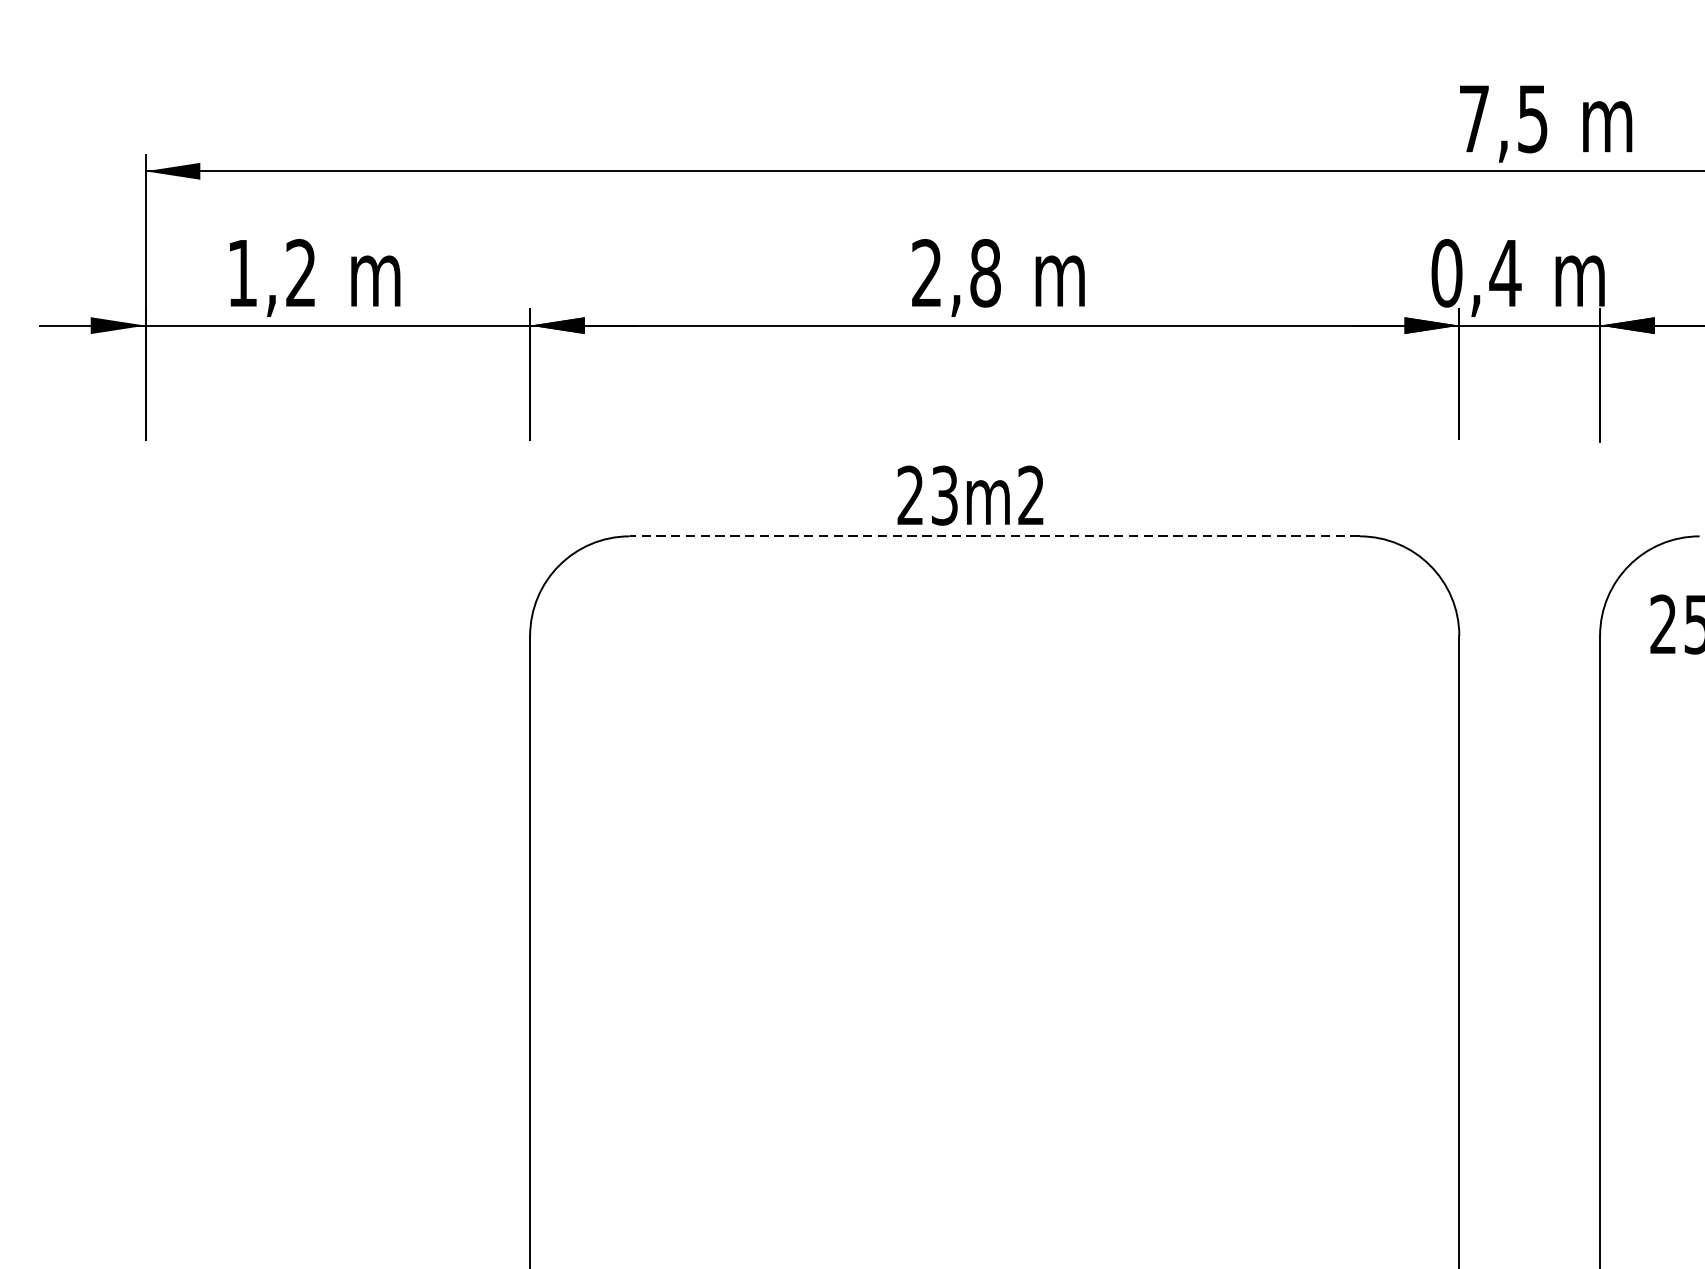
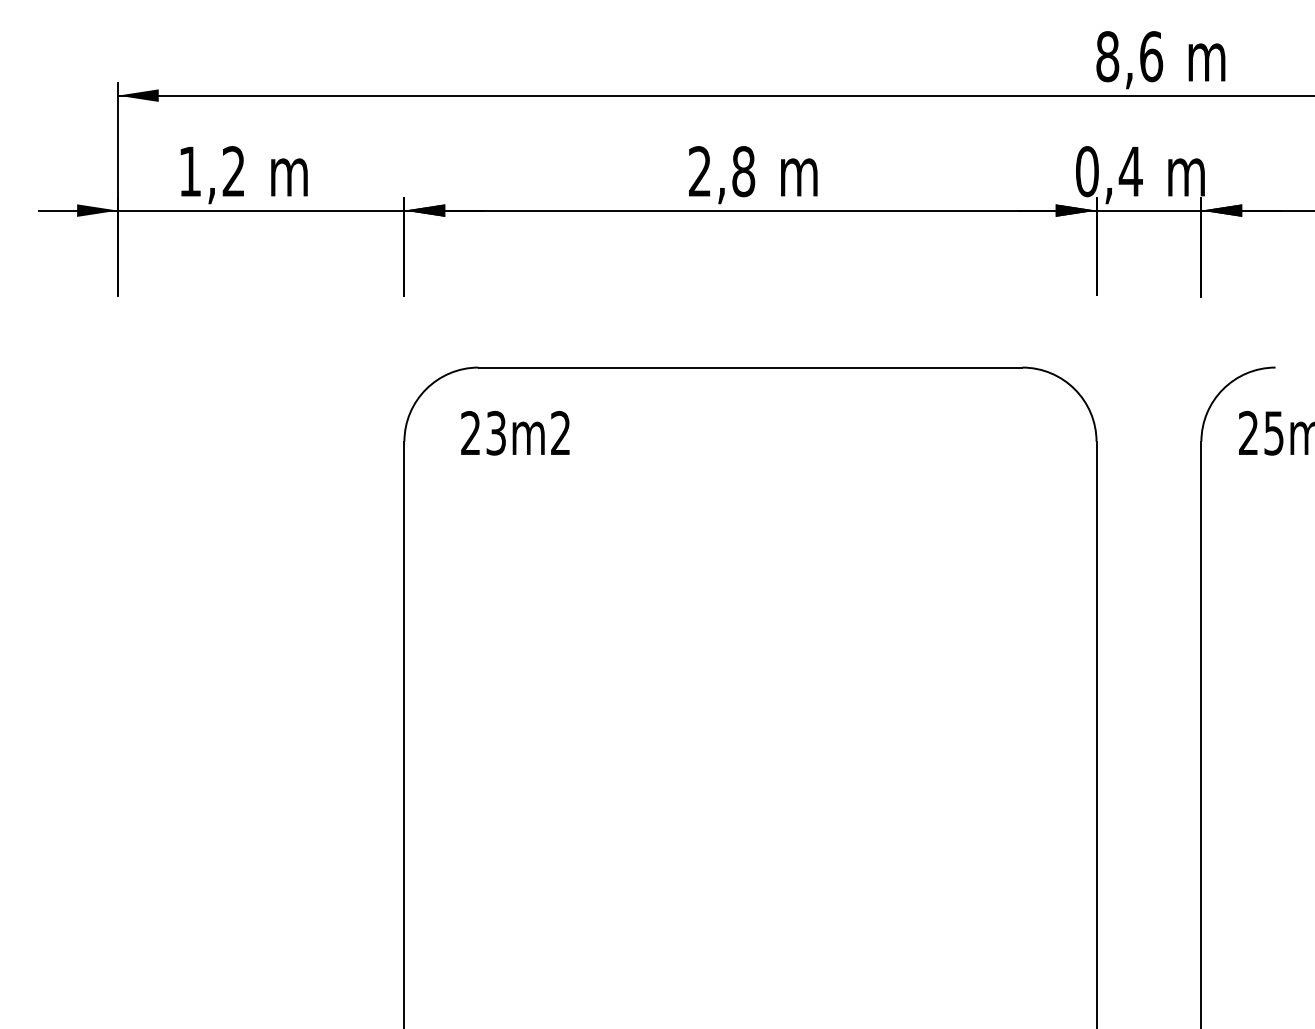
text: (1503, 118) -> (1129, 56), 7,5 -> 8,6
text: (970, 495) -> (515, 433), moved
line: (994, 536) -> (750, 367), dashed -> solid

